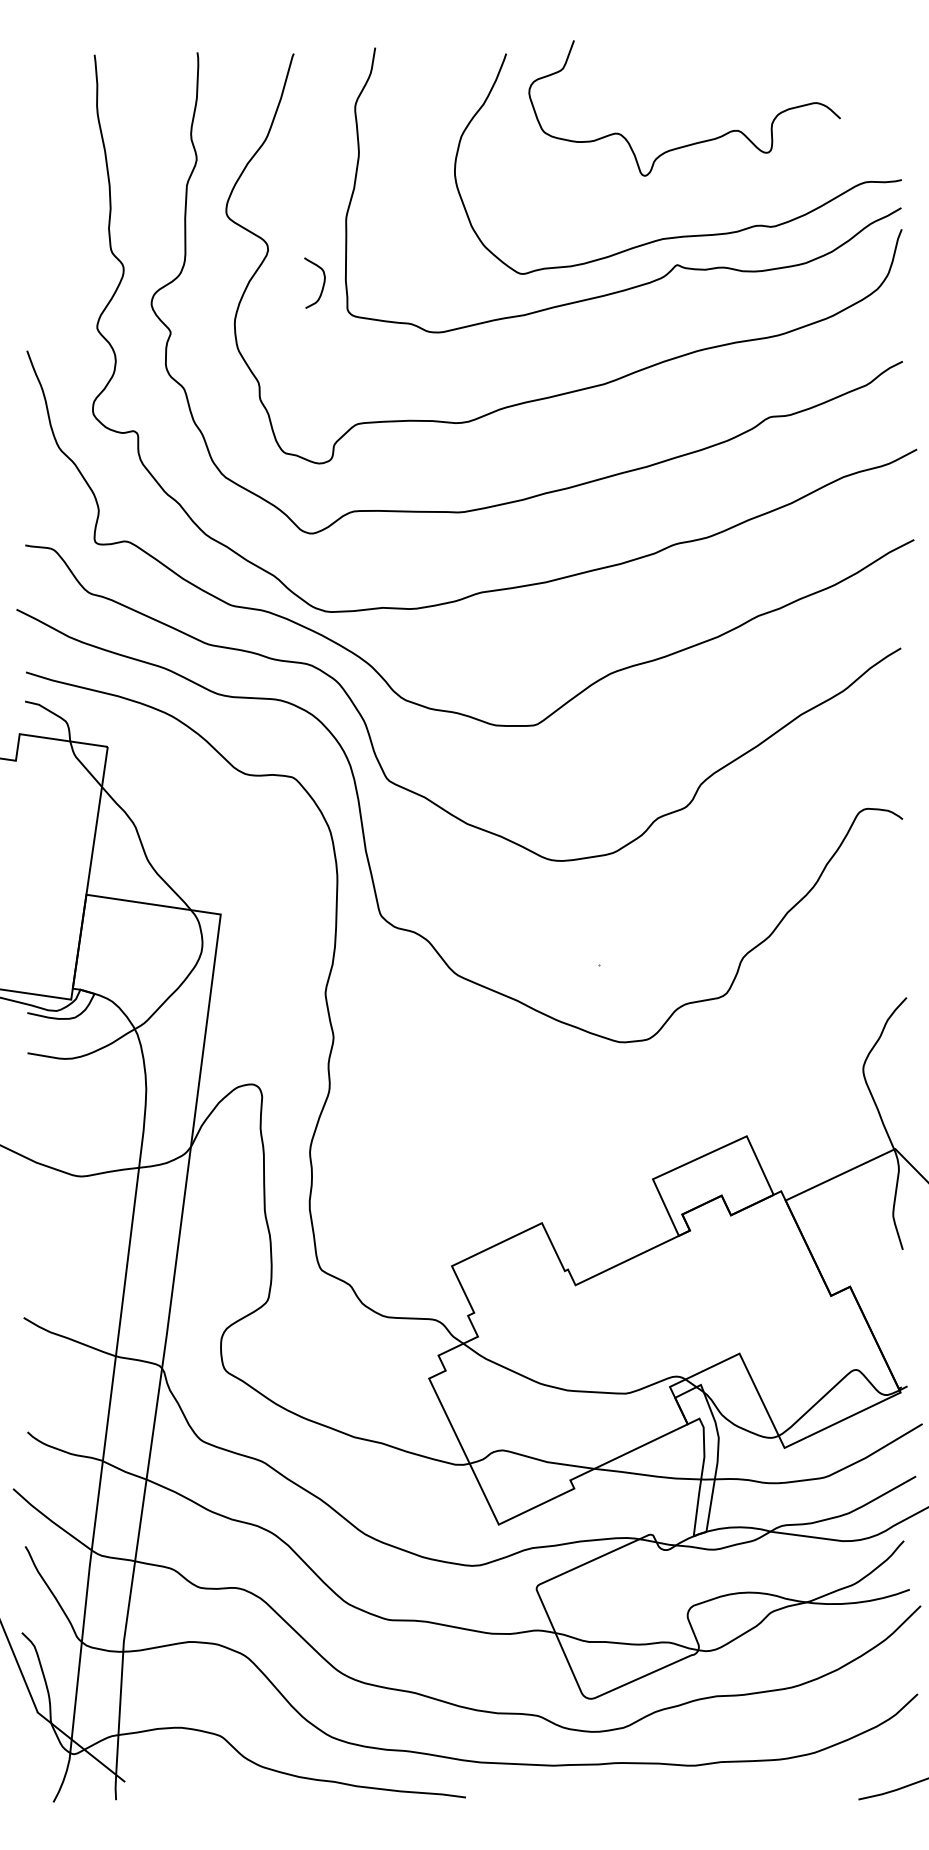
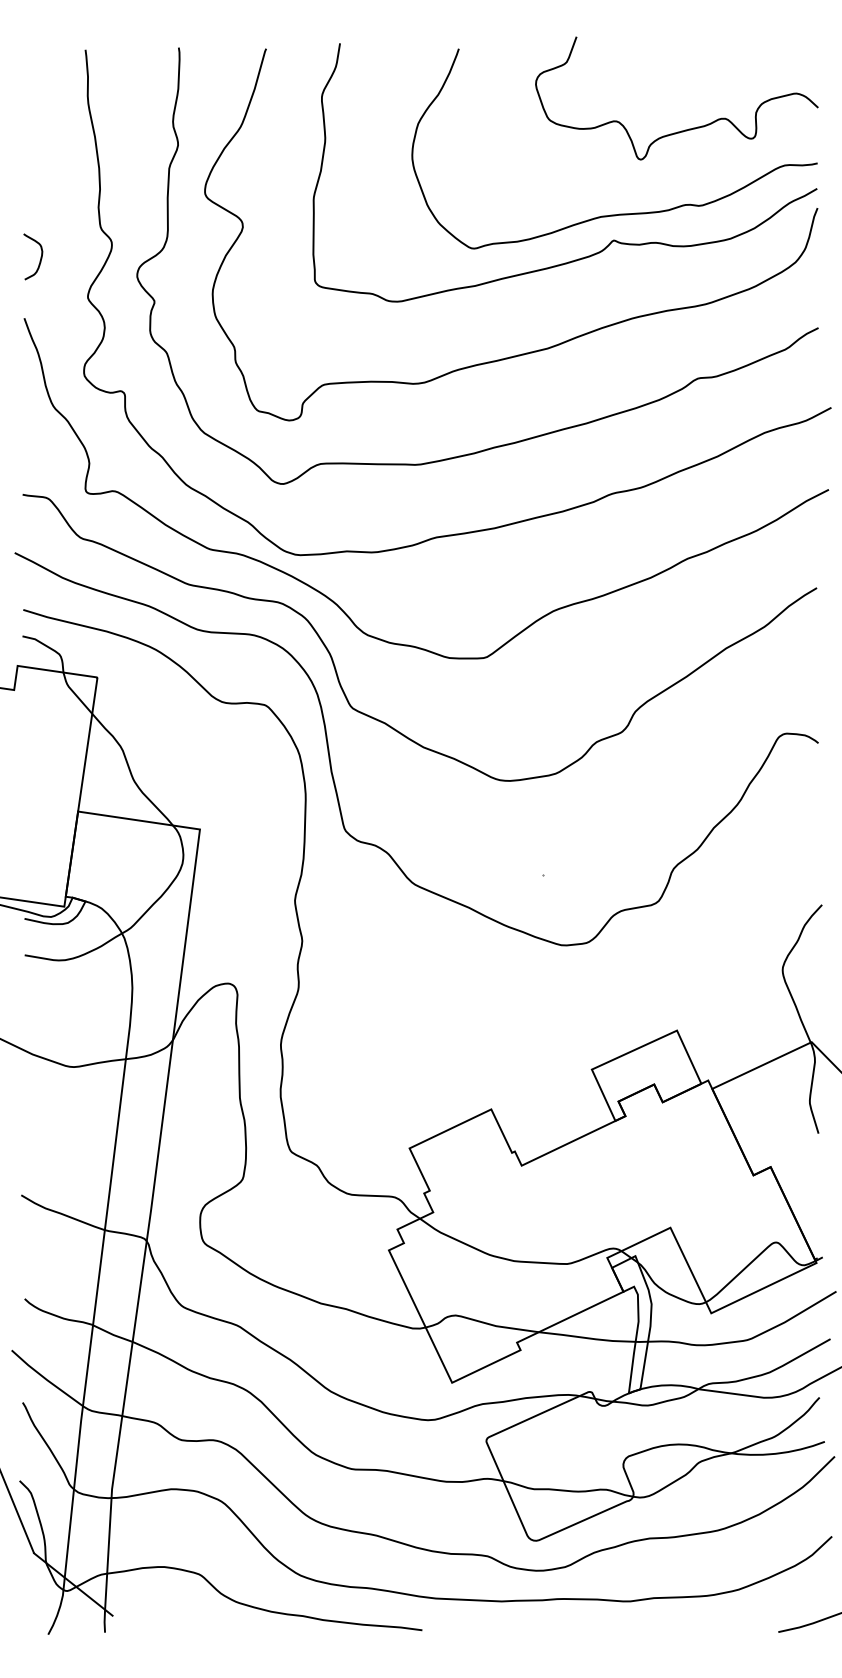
curve: (694, 142) -> (685, 129), moved
curve: (322, 285) -> (40, 259), moved

